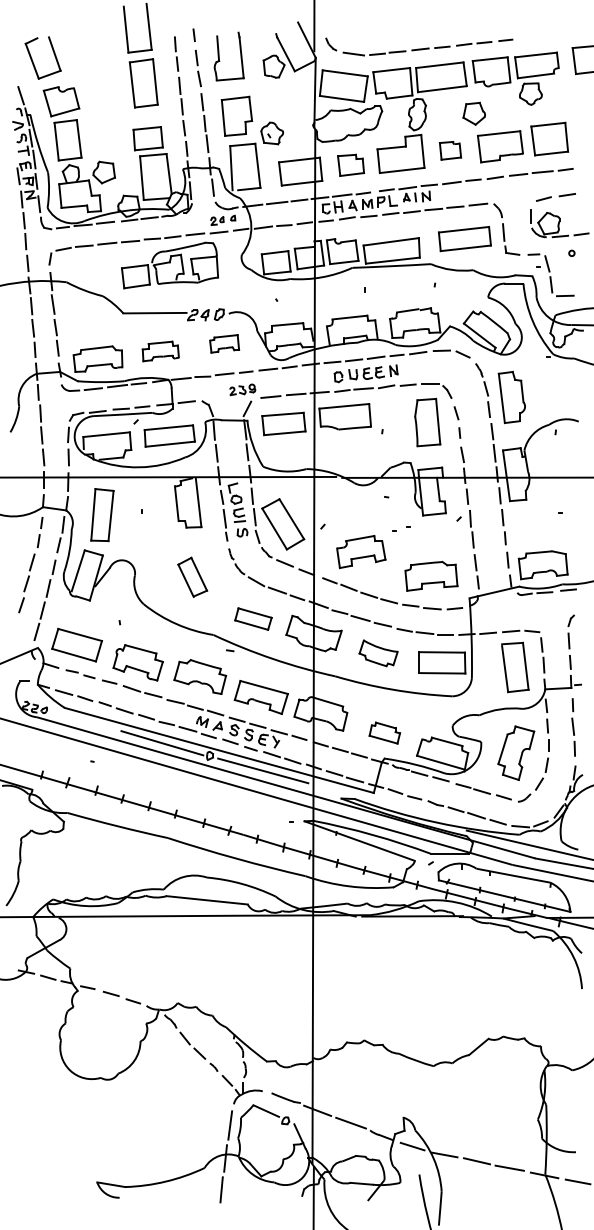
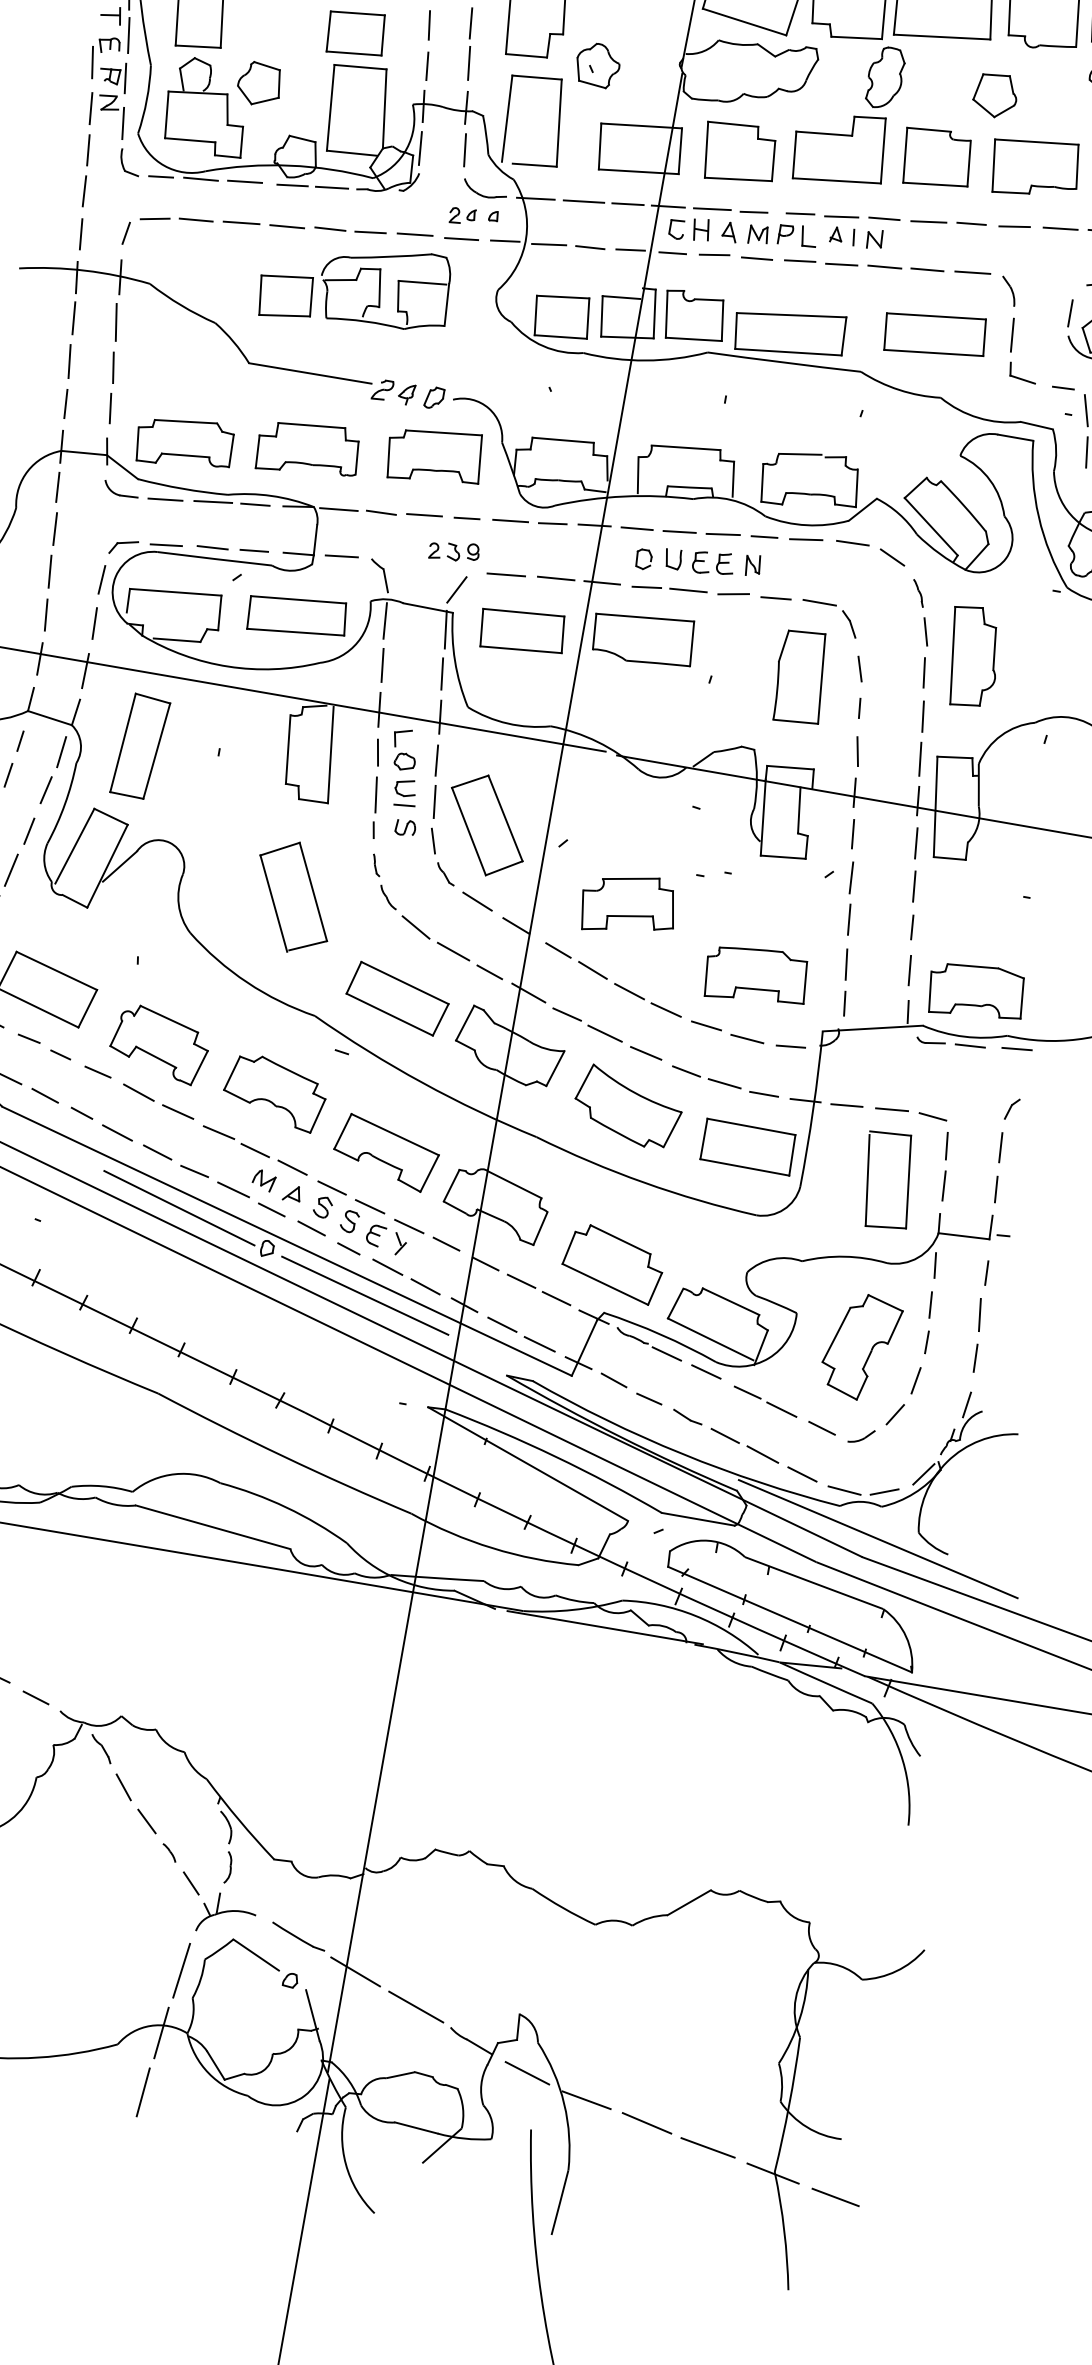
part: (450, 150) -> (937, 158), size x1.67
part: (350, 165) -> (738, 153), size x1.43
part: (224, 343) -> (434, 455), size x1.67
part: (160, 351) -> (308, 449), size x1.43
part: (192, 577) -> (293, 897), size x1.43
part: (253, 618) -> (397, 997), size x1.43
part: (378, 653) -> (627, 1107), size x1.43
part: (384, 732) -> (612, 1262), size x1.67

